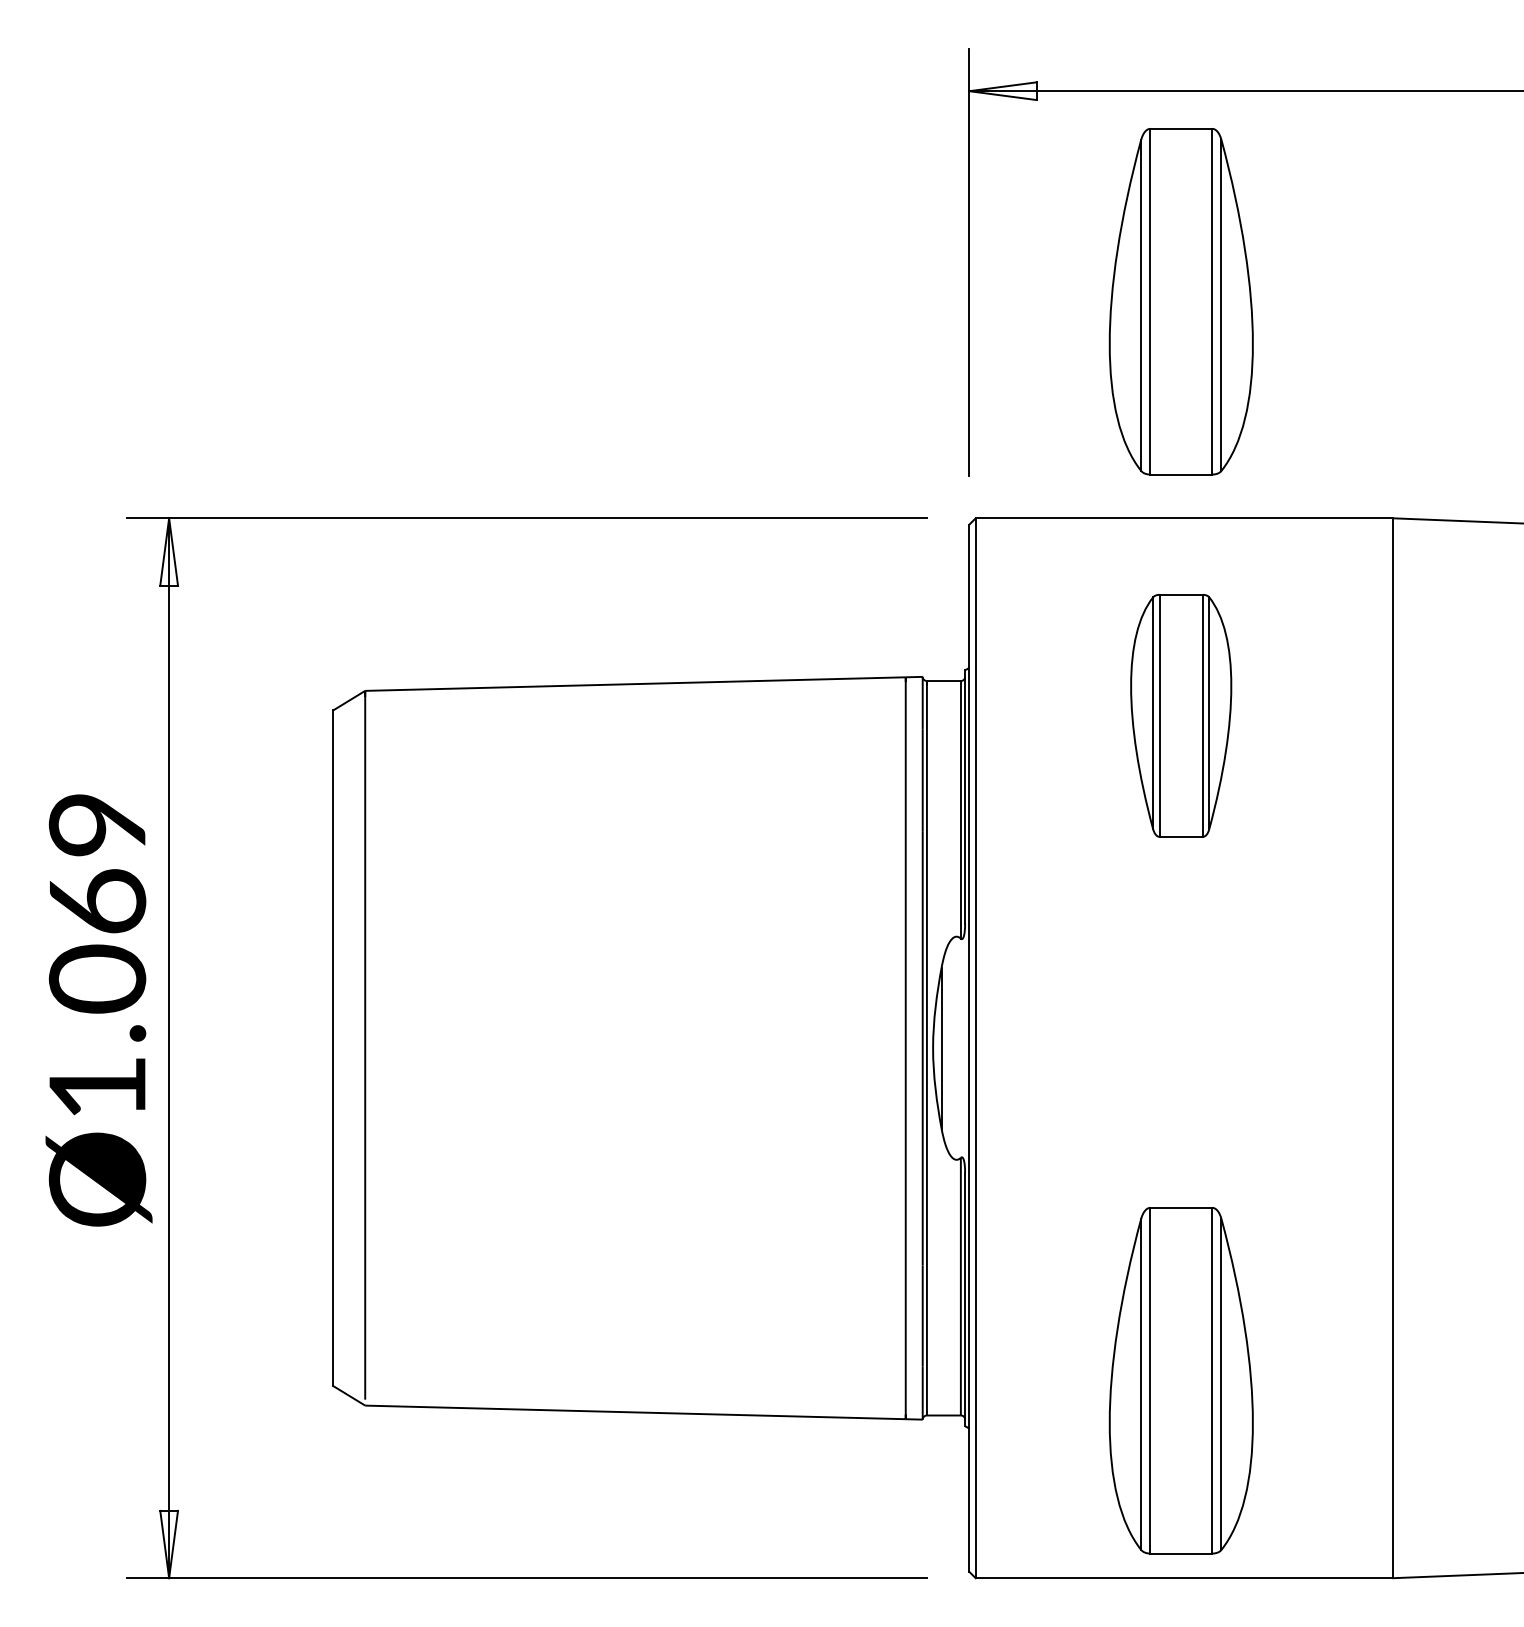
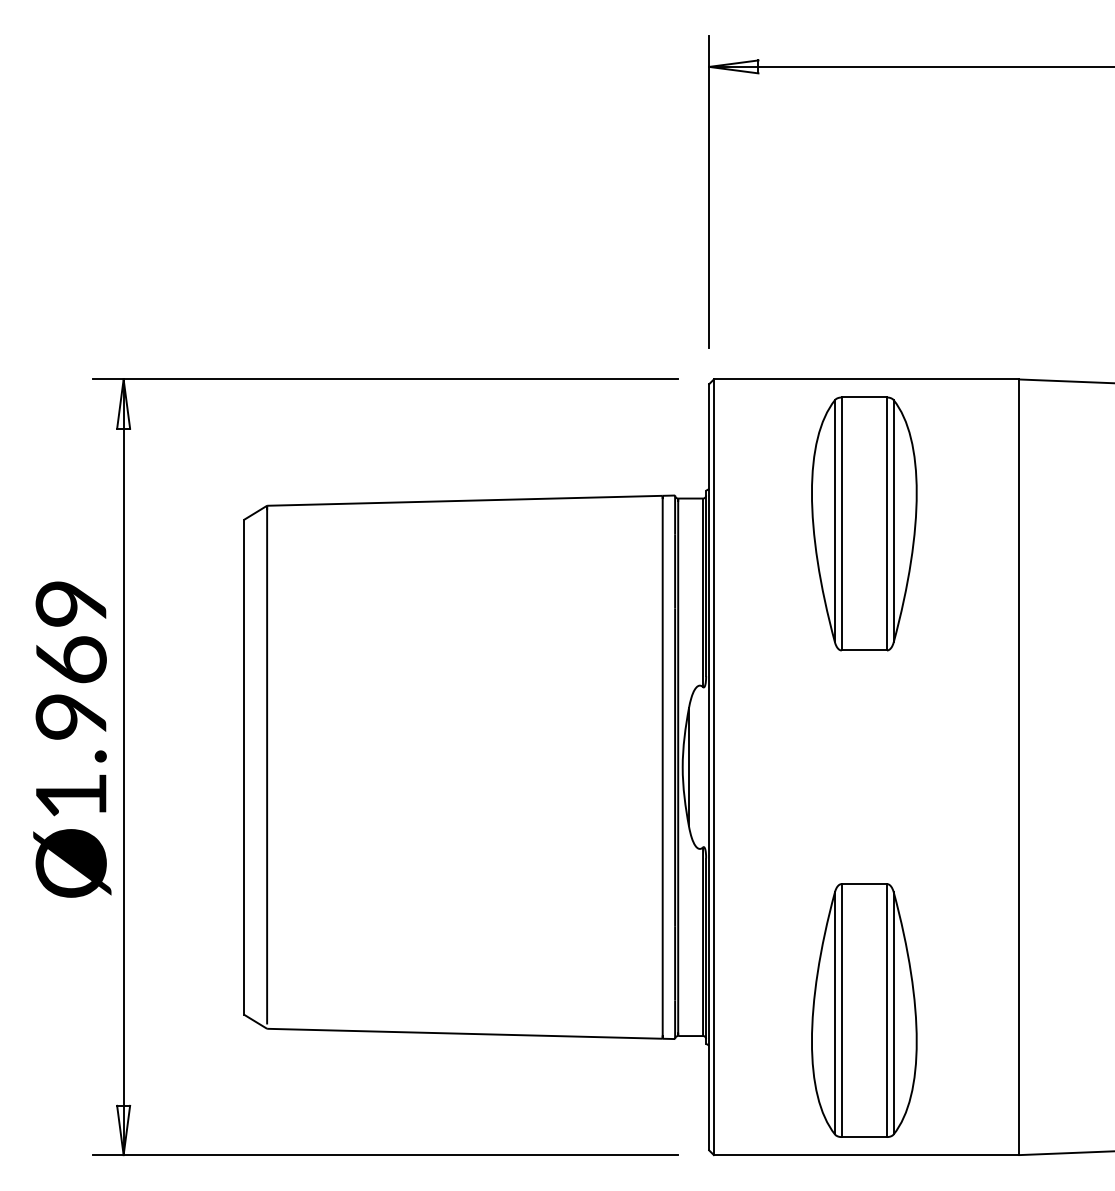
part: (1180, 301) -> (863, 220), removed
part: (1180, 715) -> (863, 523), size x1.43
text: (97, 978) -> (71, 716), Ø1.069 -> Ø1.969

